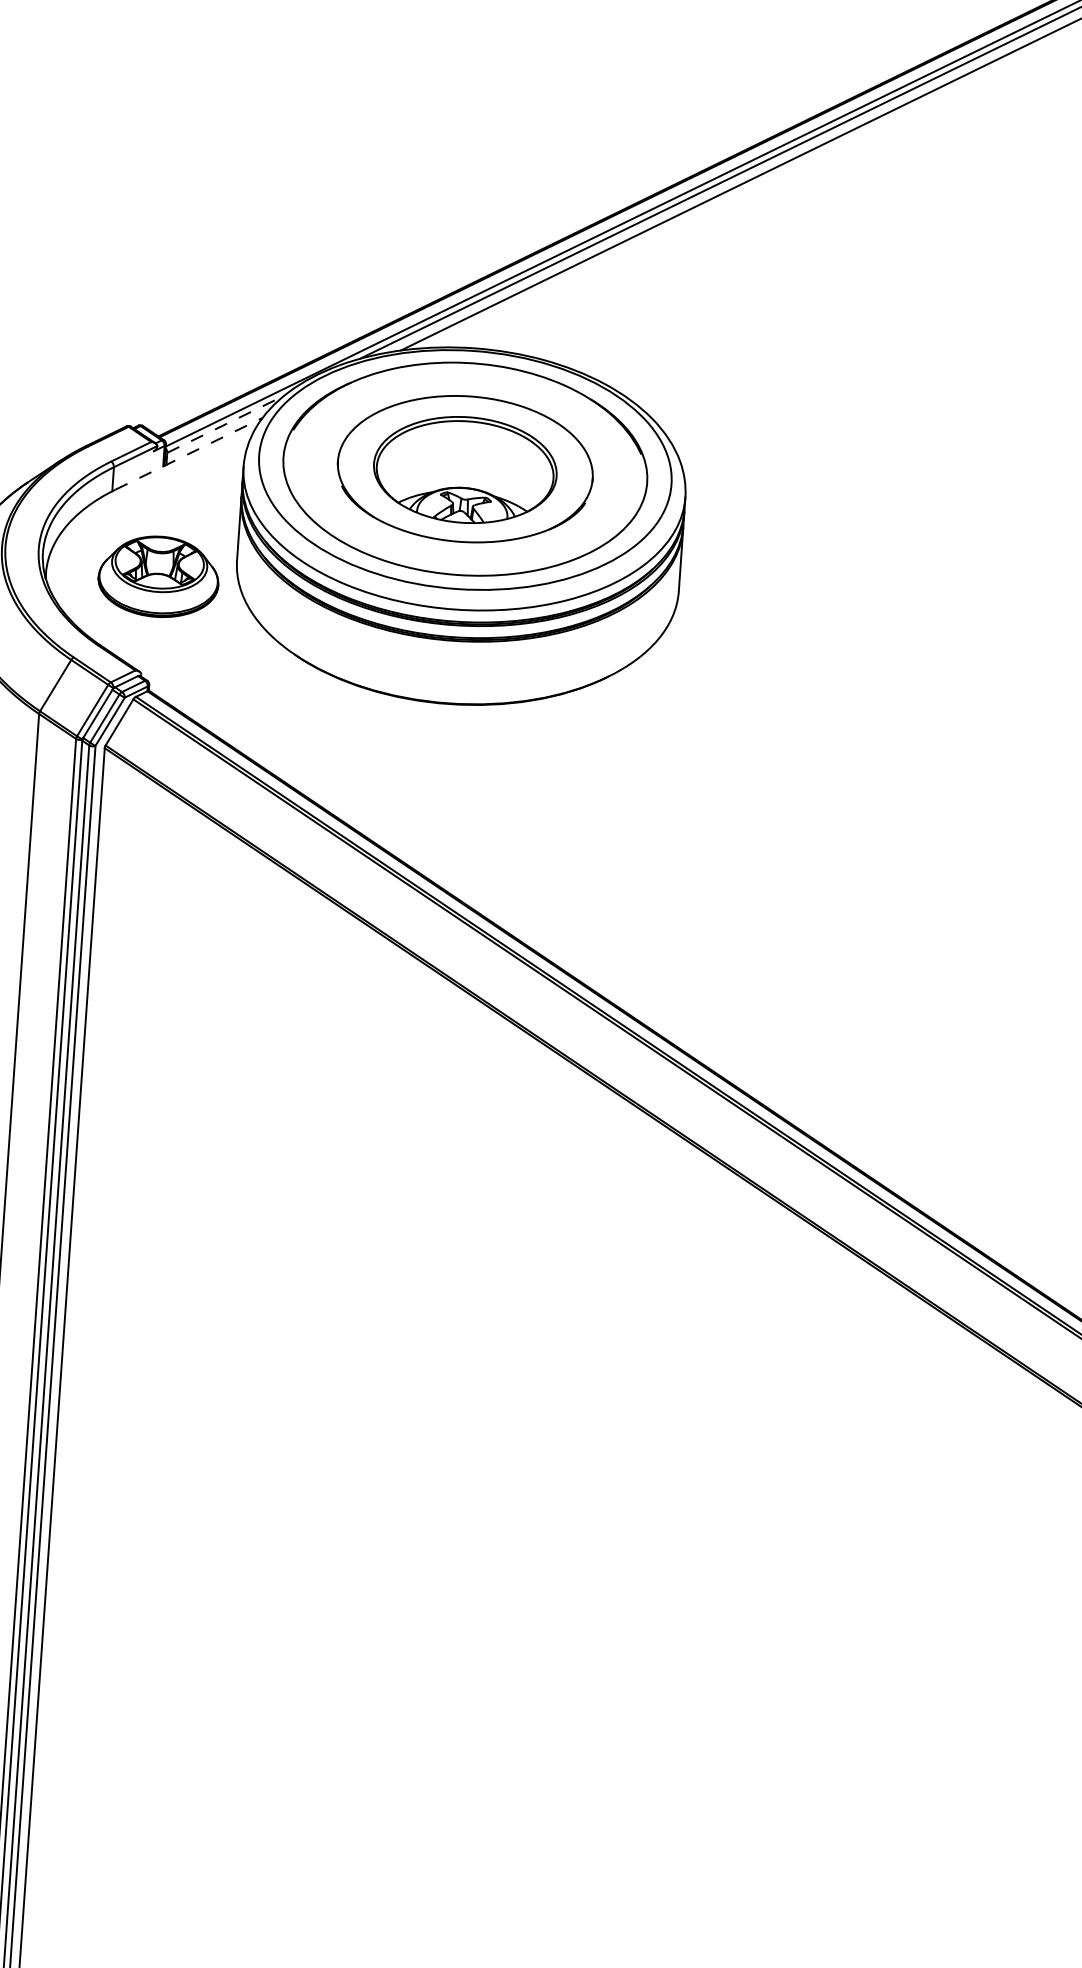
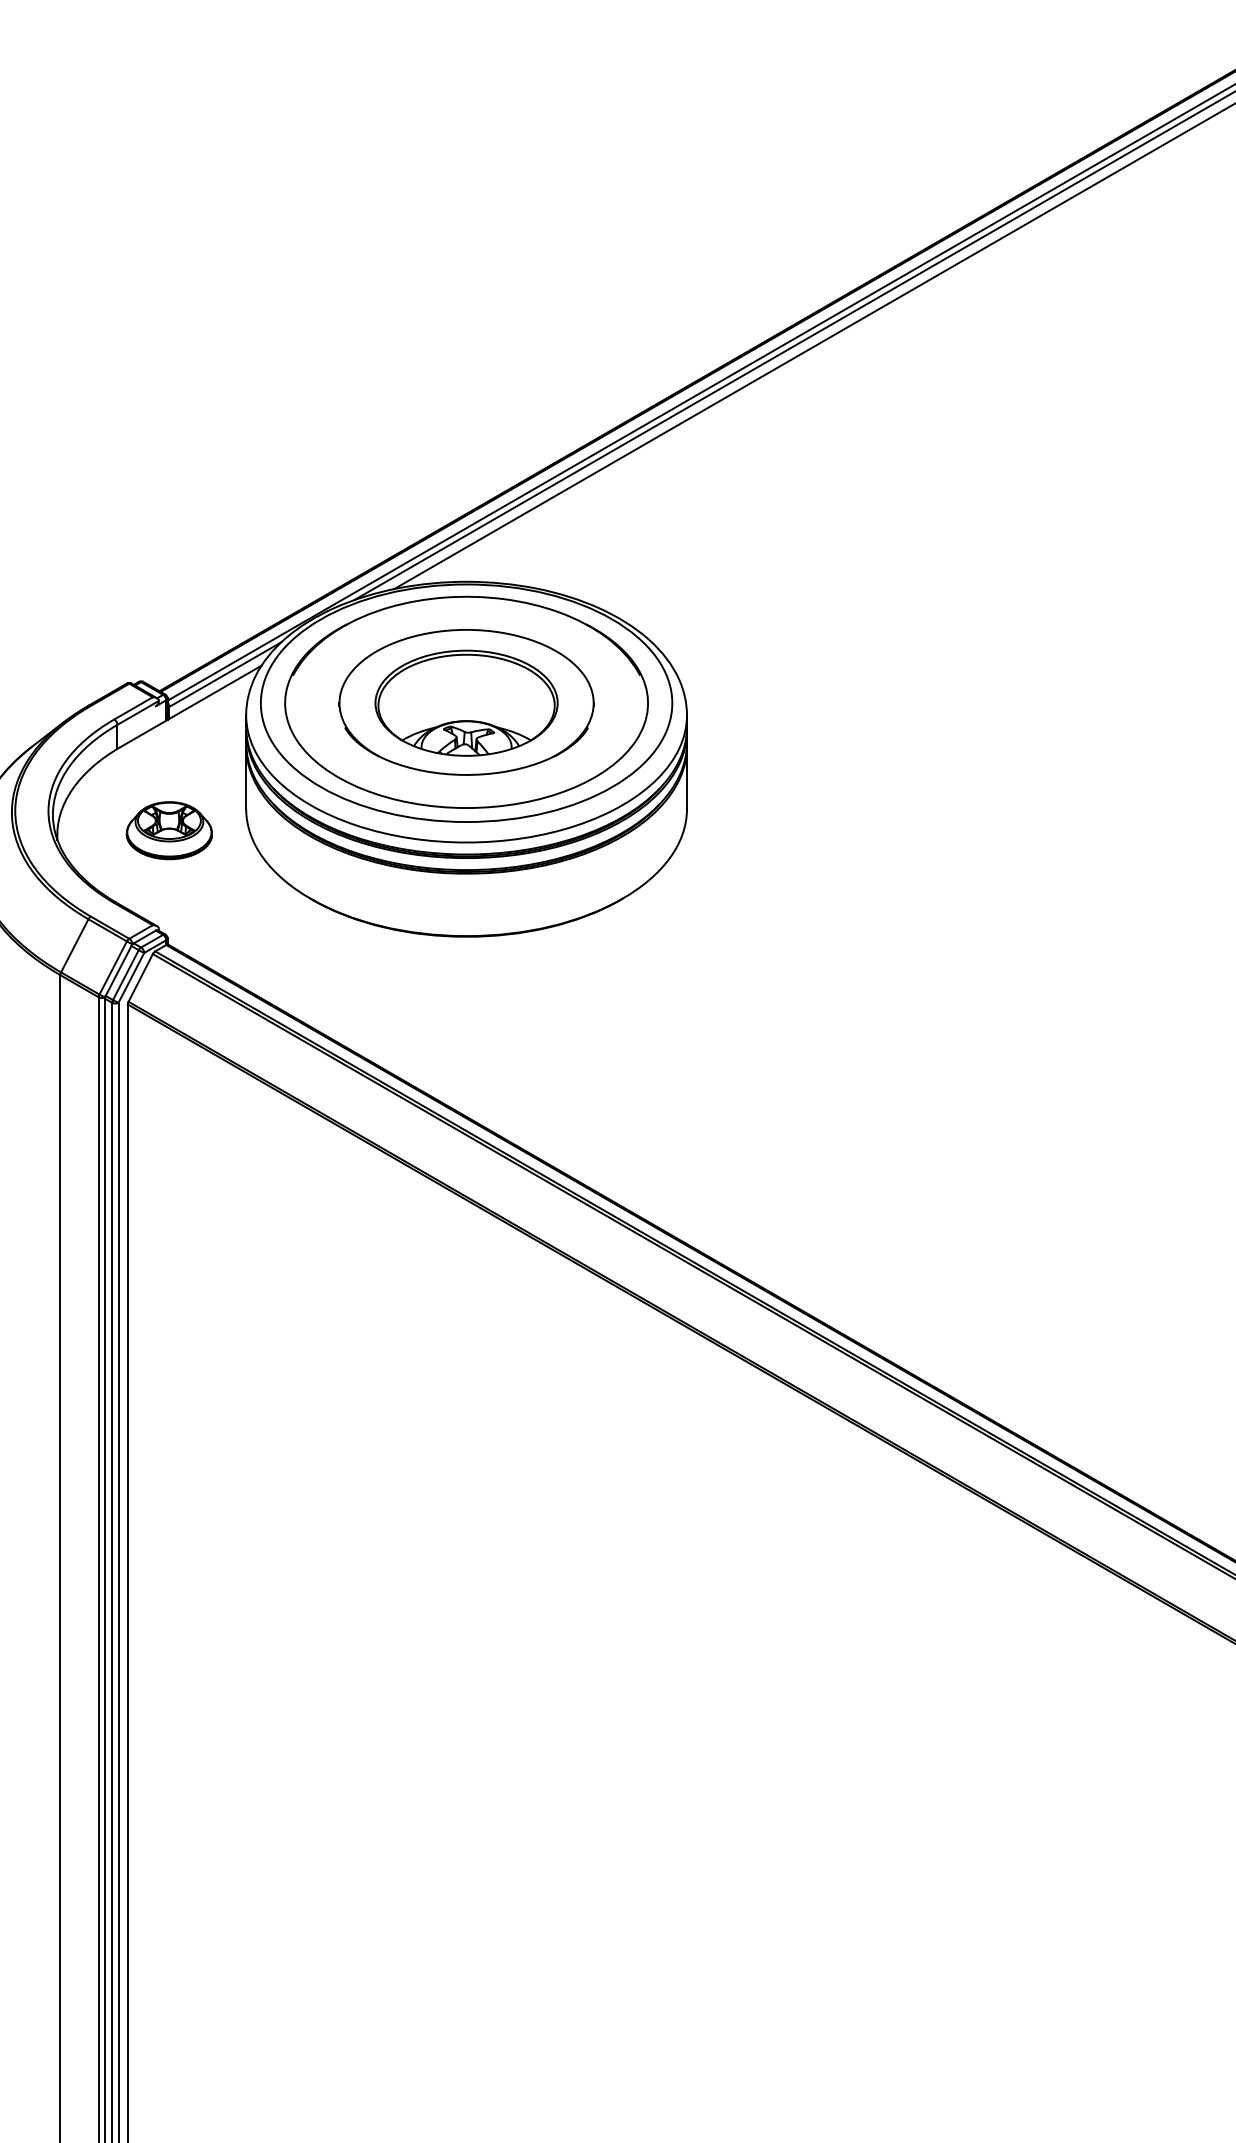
line: (225, 424) -> (225, 674), dashed -> solid
line: (189, 453) -> (191, 706), dashed -> solid
part: (157, 576) -> (168, 830), size x0.71

